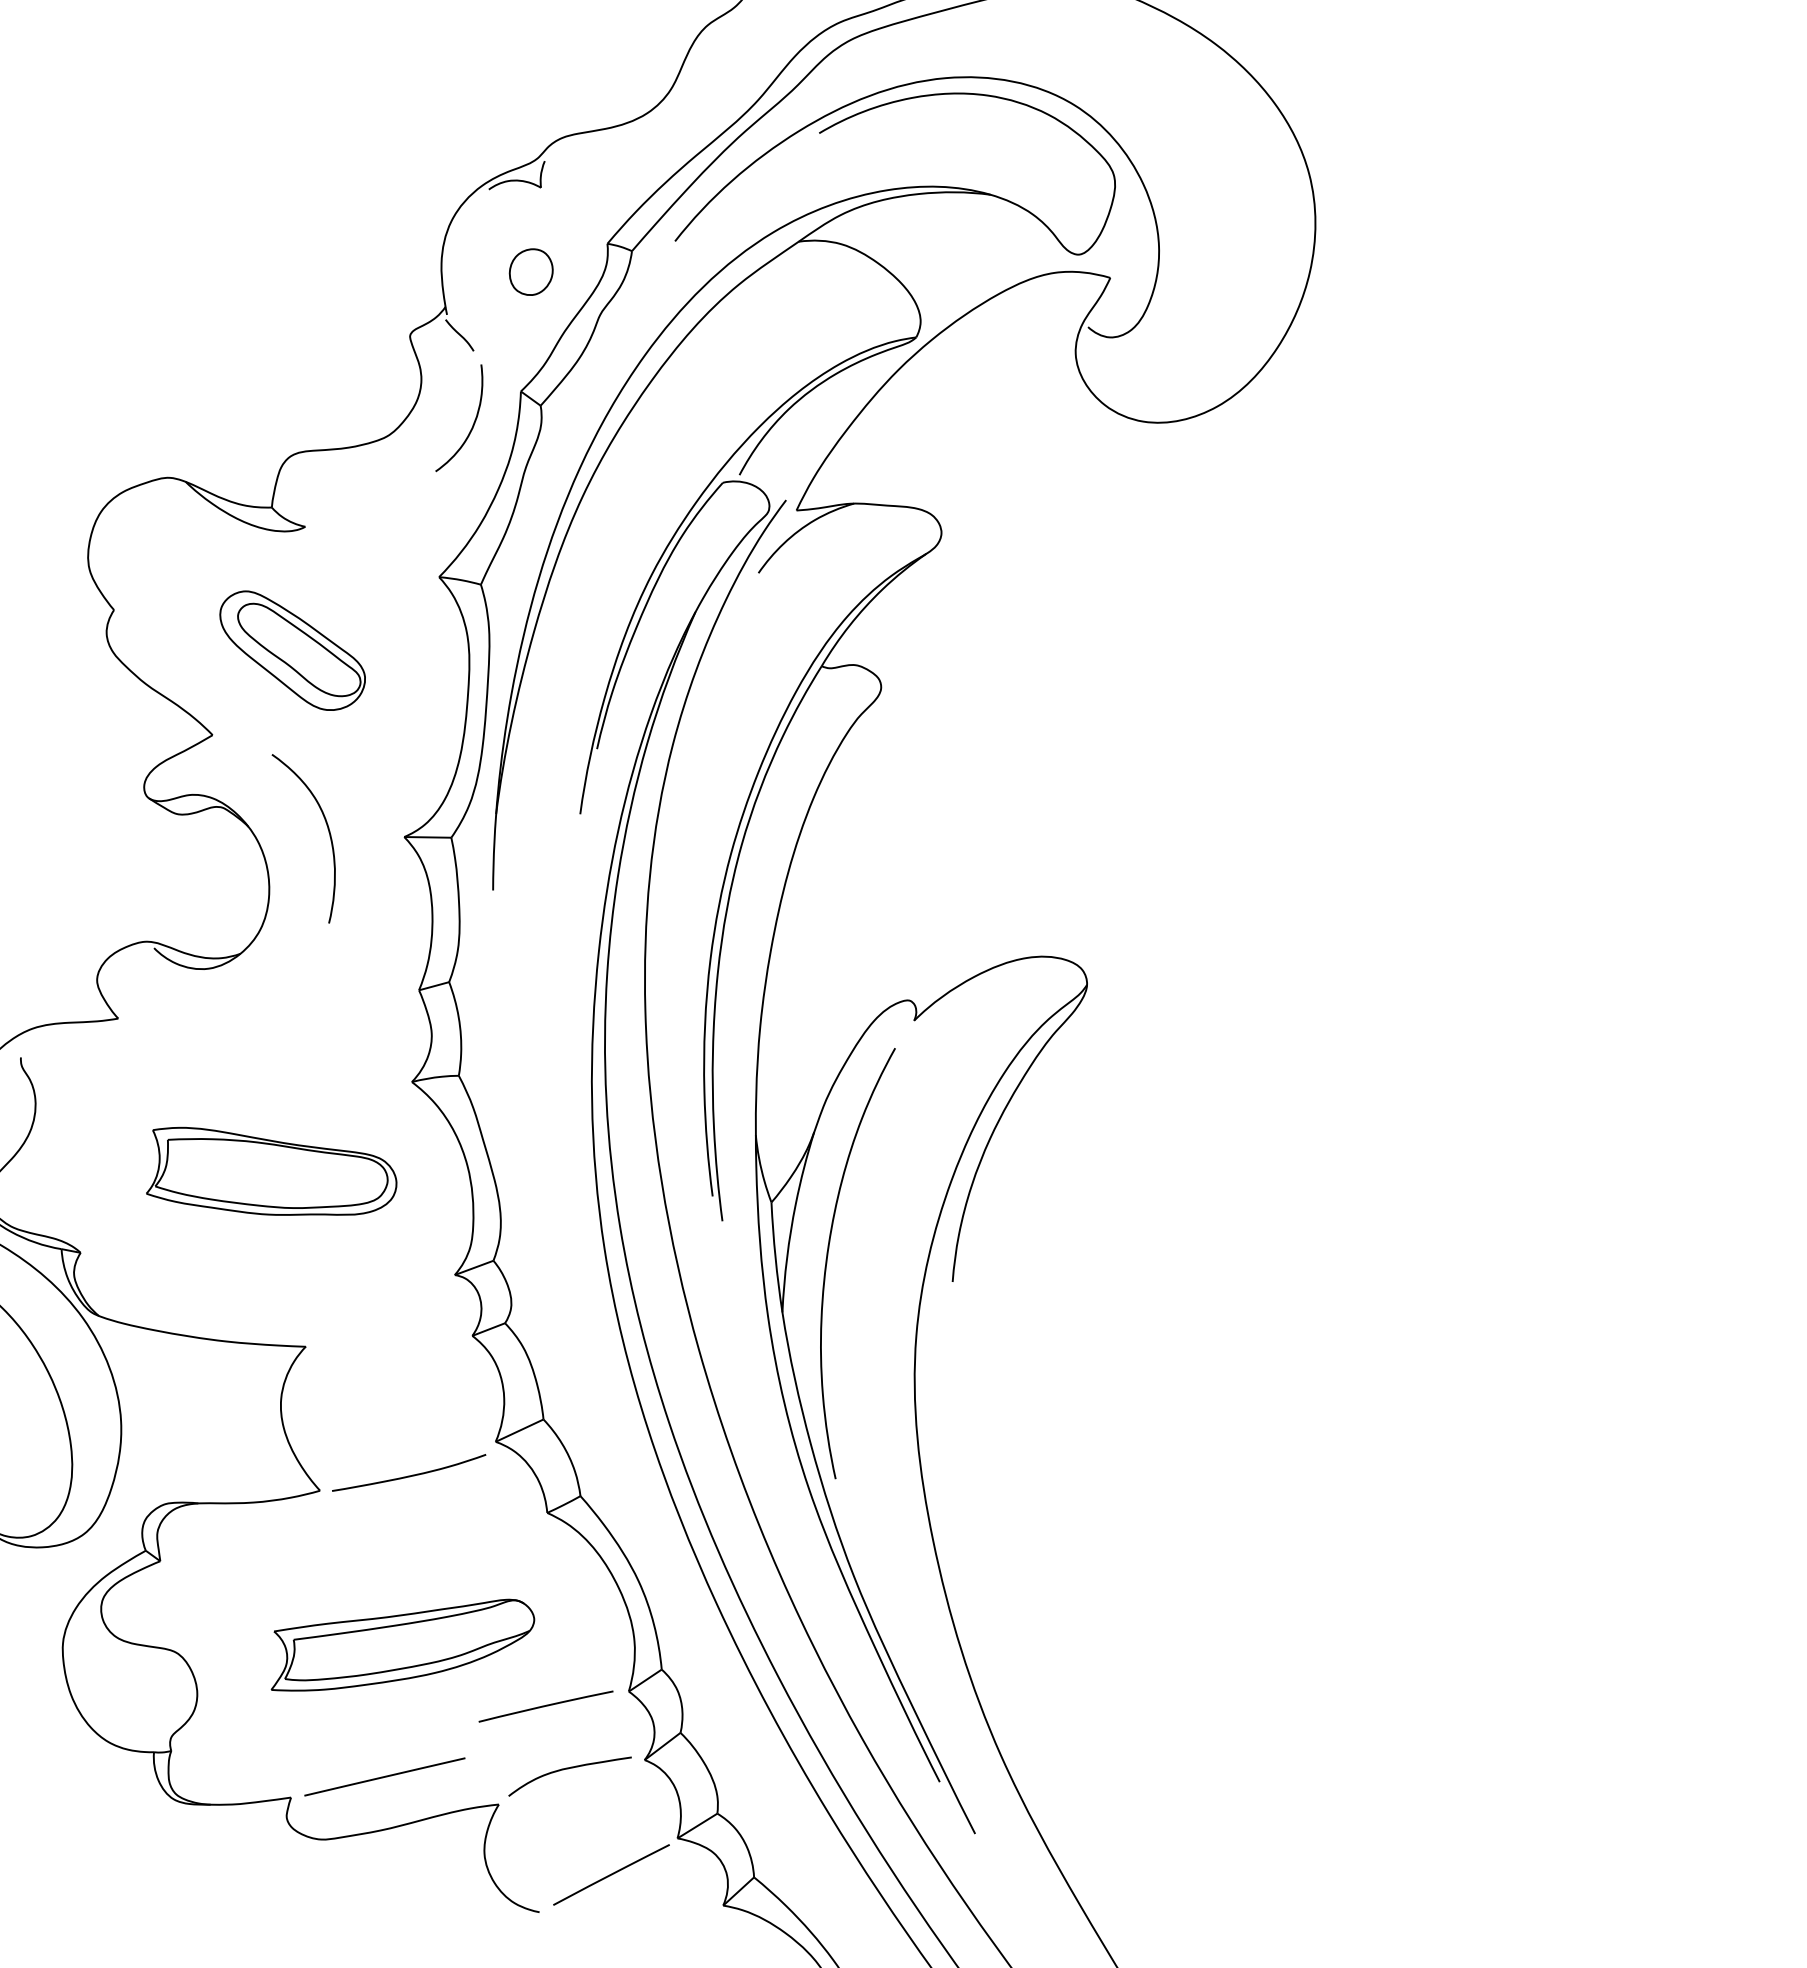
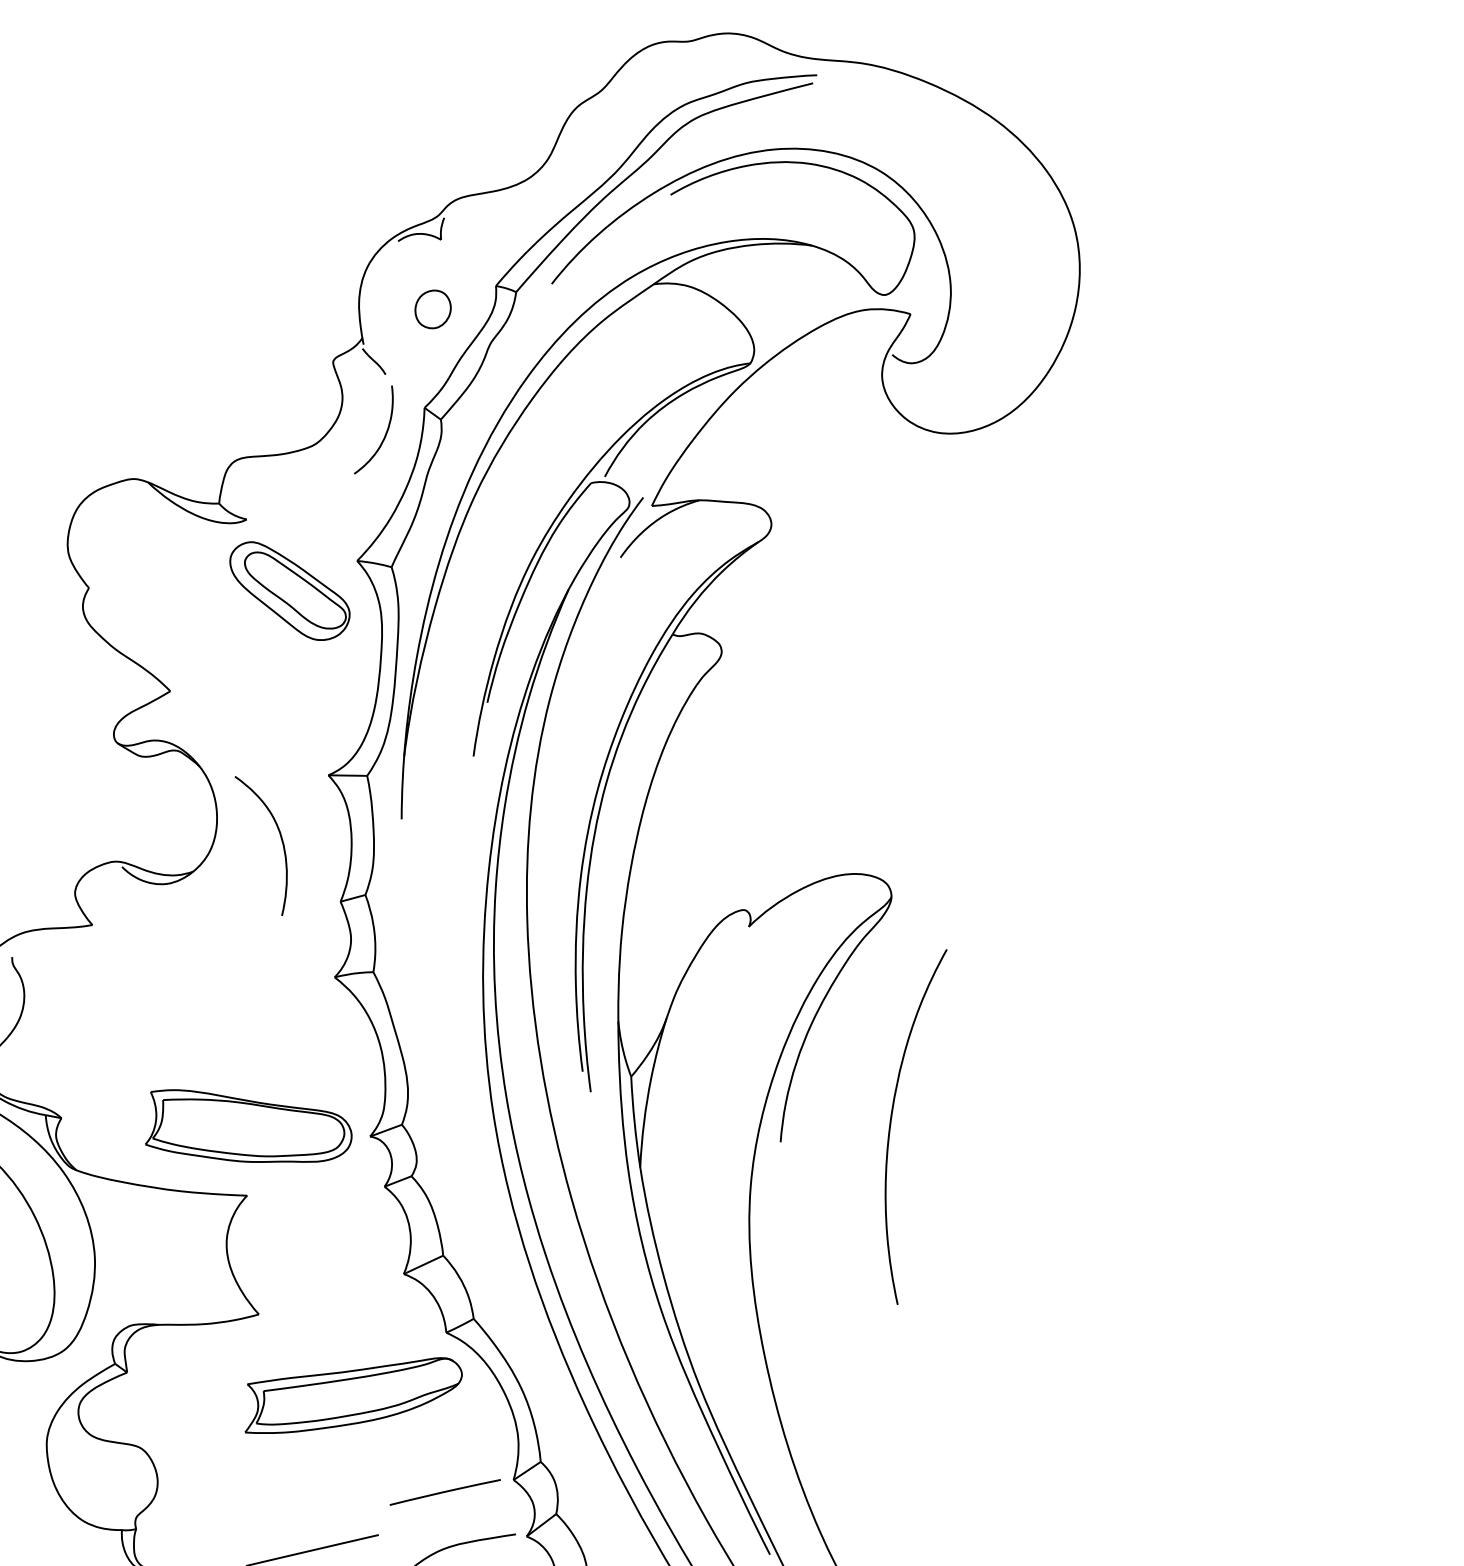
part: (292, 650) -> (289, 590), moved
curve: (327, 829) -> (280, 838), moved
part: (271, 1170) -> (248, 1125), moved
curve: (827, 1263) -> (891, 1127), moved
curve: (409, 1475) -> (332, 1301), removed
part: (402, 1644) -> (353, 1395), moved

